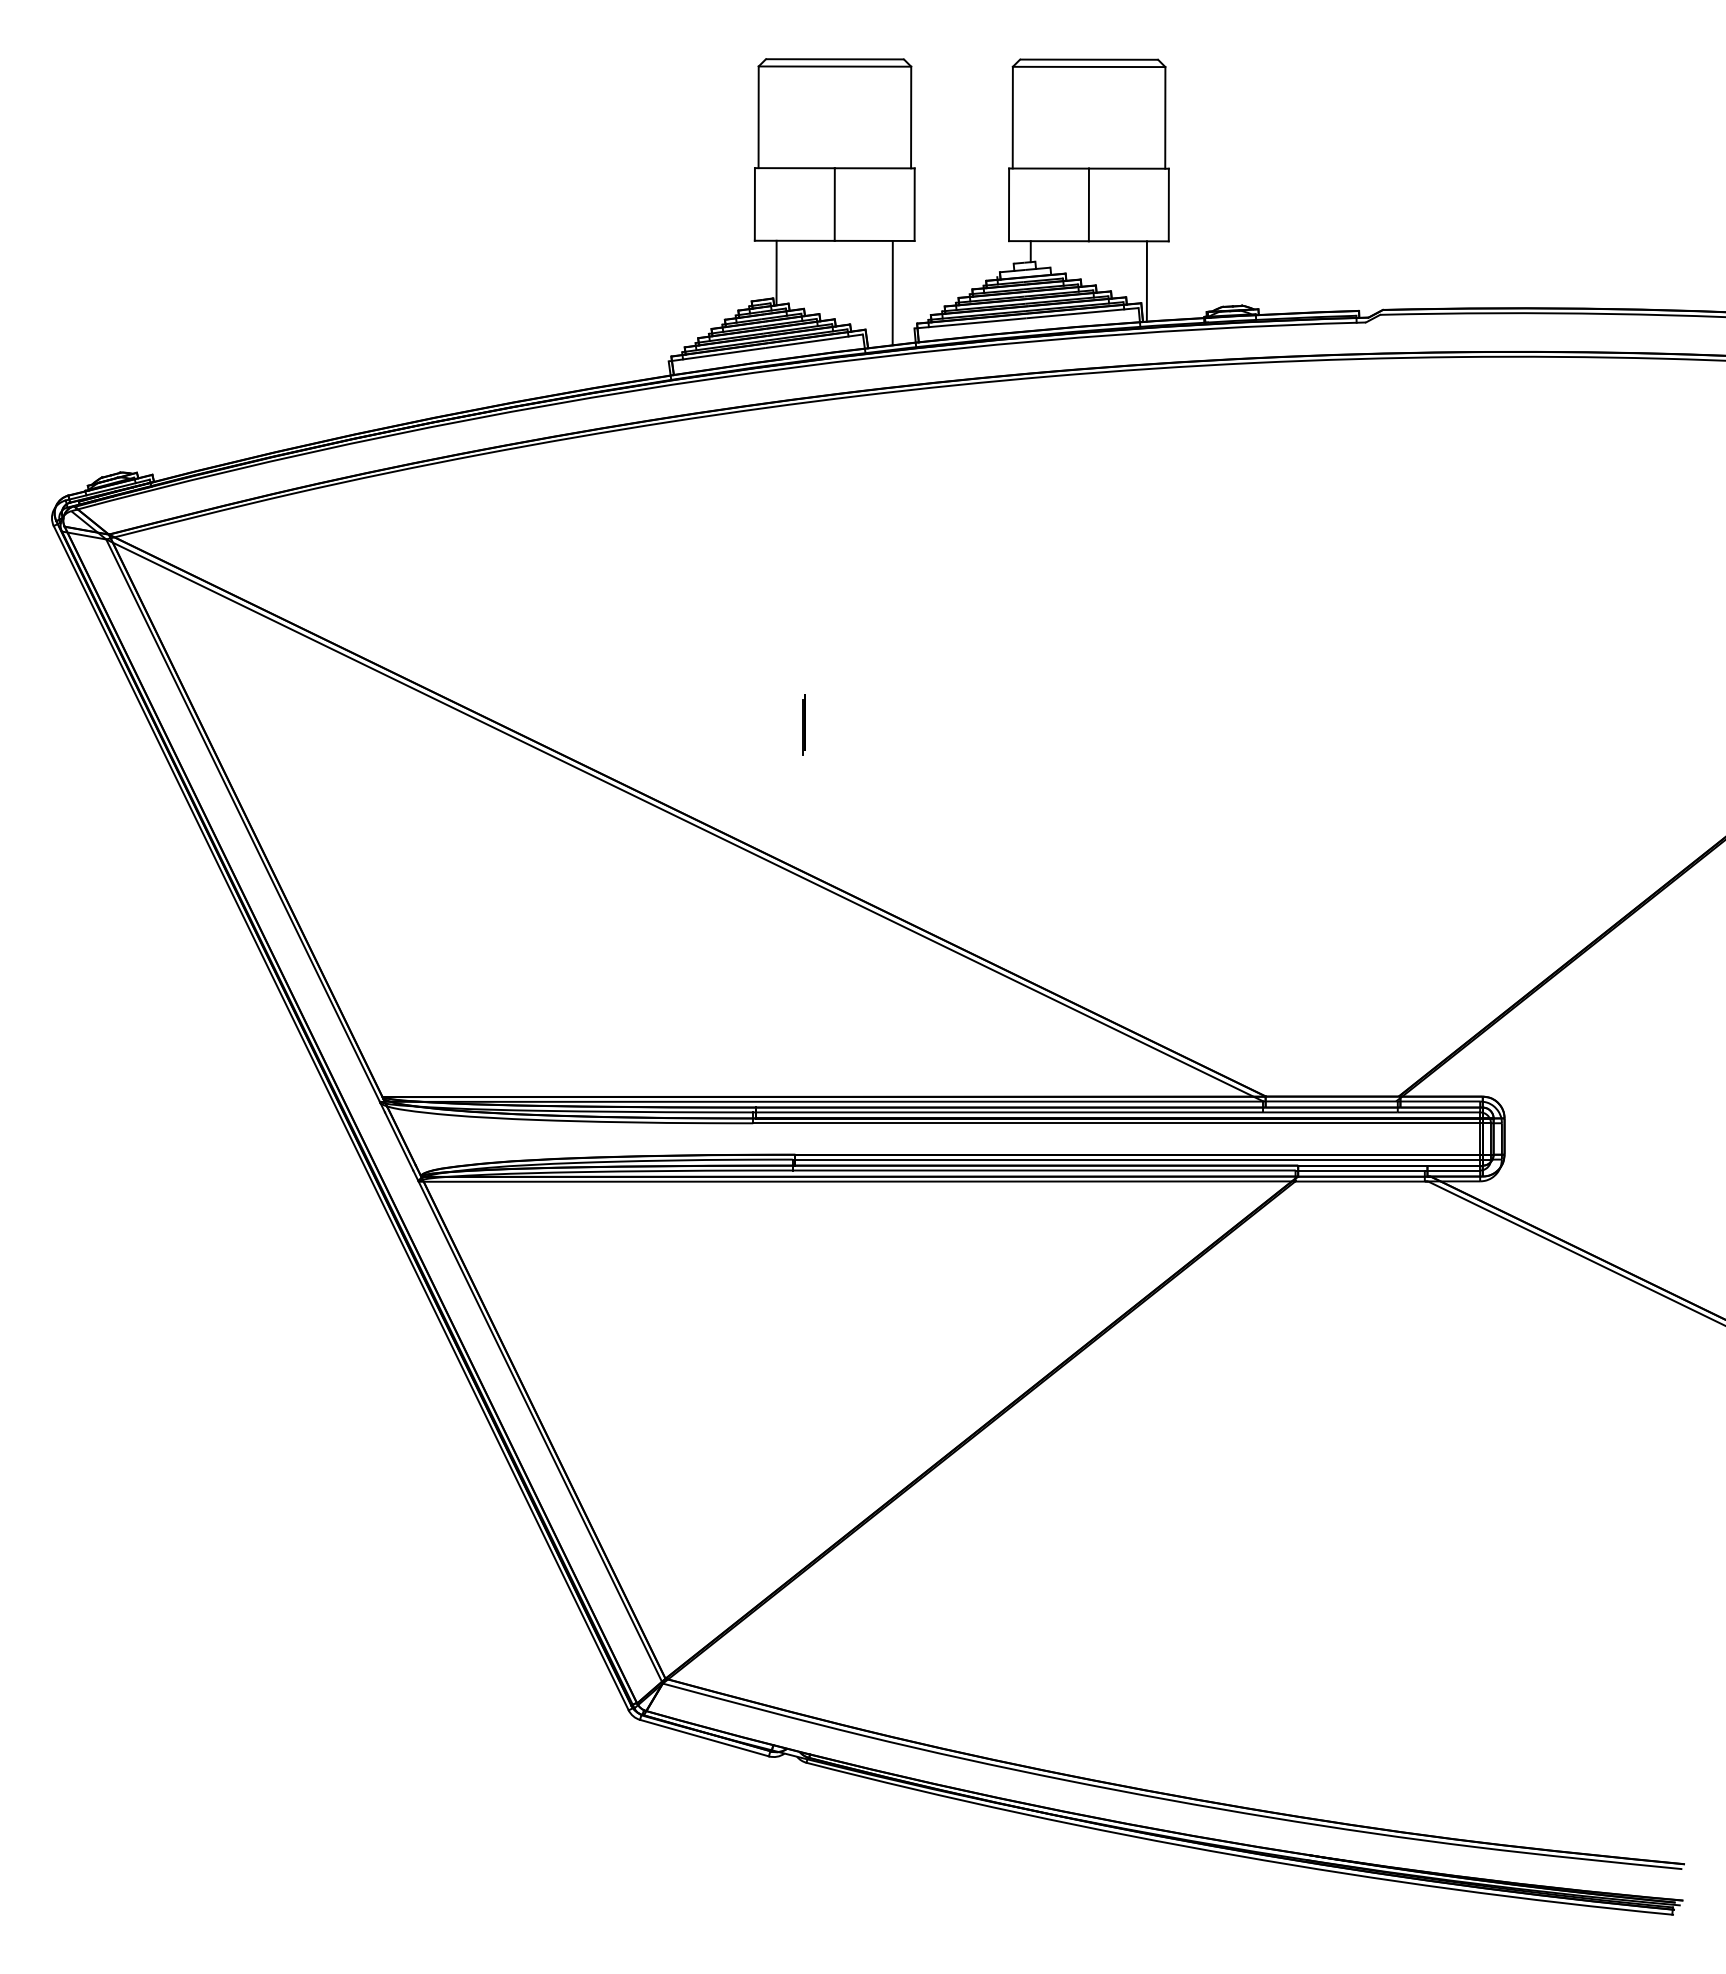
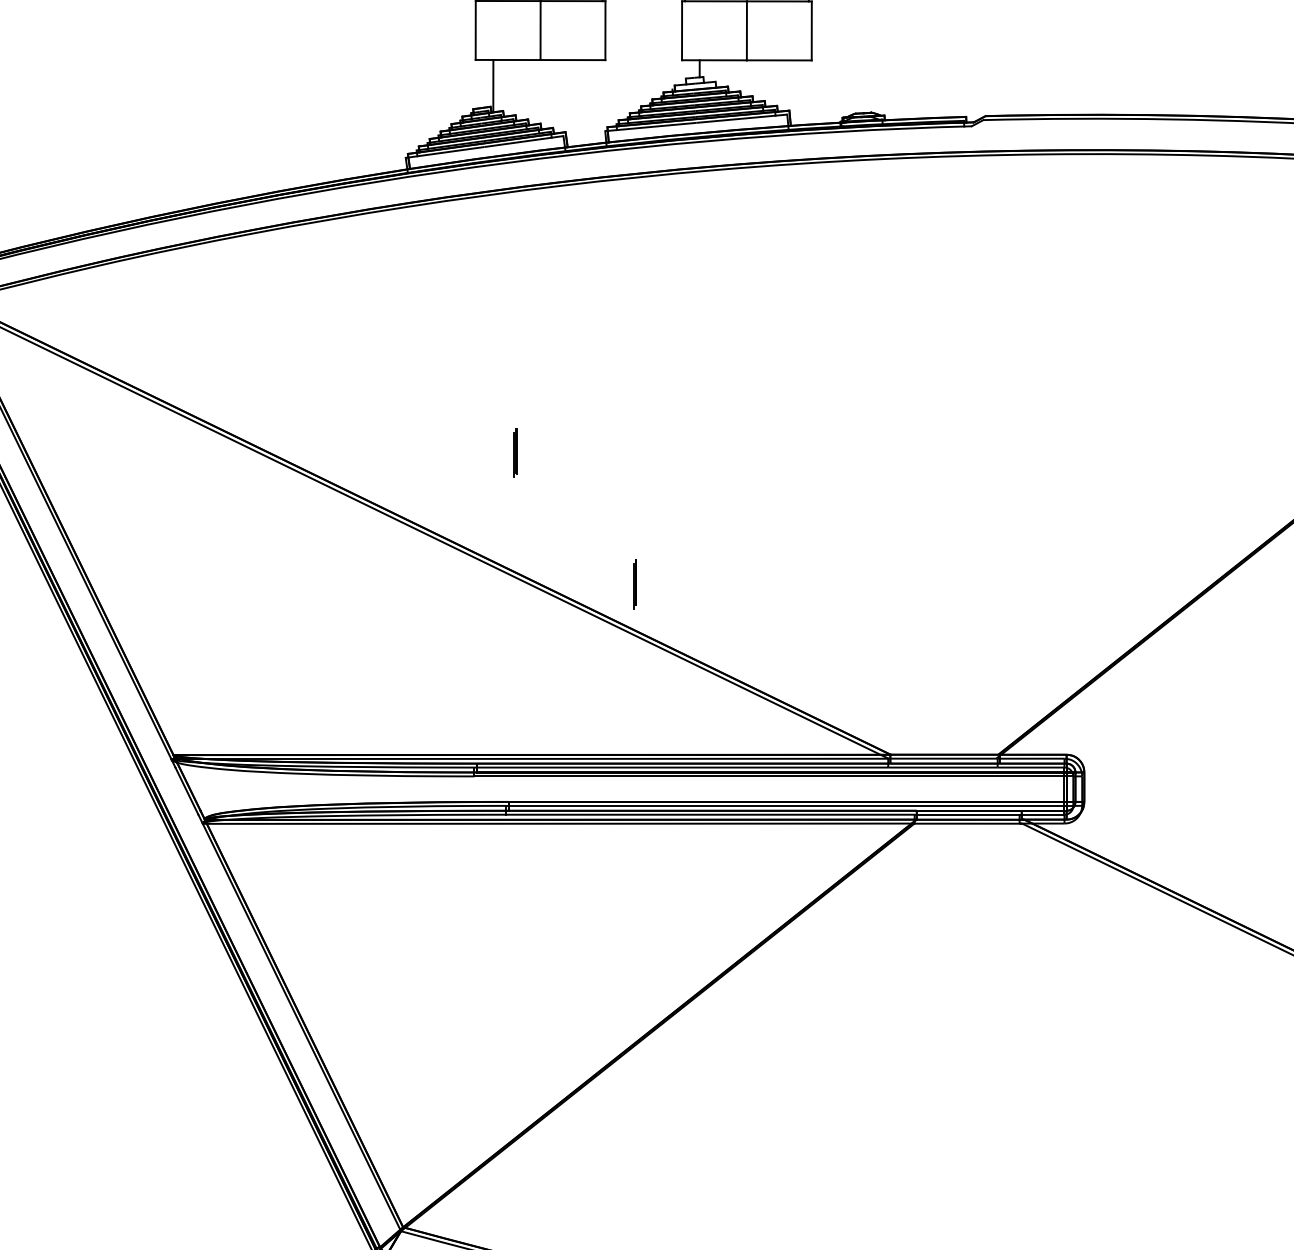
line: (1146, 281) -> (793, 93), removed
line: (892, 292) -> (587, 101), removed
line: (950, 886) -> (634, 584), added

